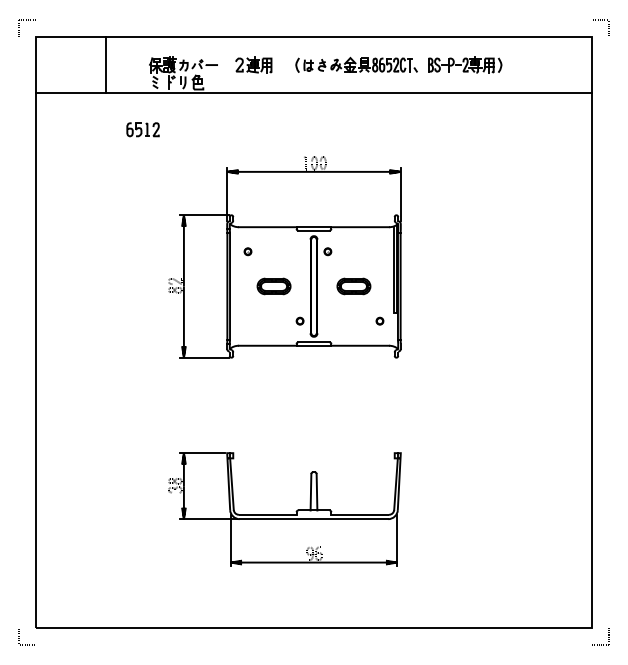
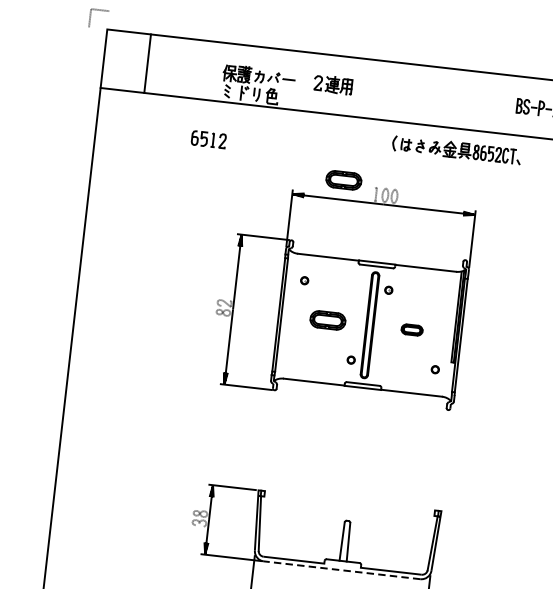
line: (105, 64) -> (147, 63), moved
part: (356, 64) -> (456, 149), moved
part: (273, 153) -> (343, 180), added
part: (353, 286) -> (411, 329), size x0.6
line: (313, 519) -> (341, 570), solid -> dashed

